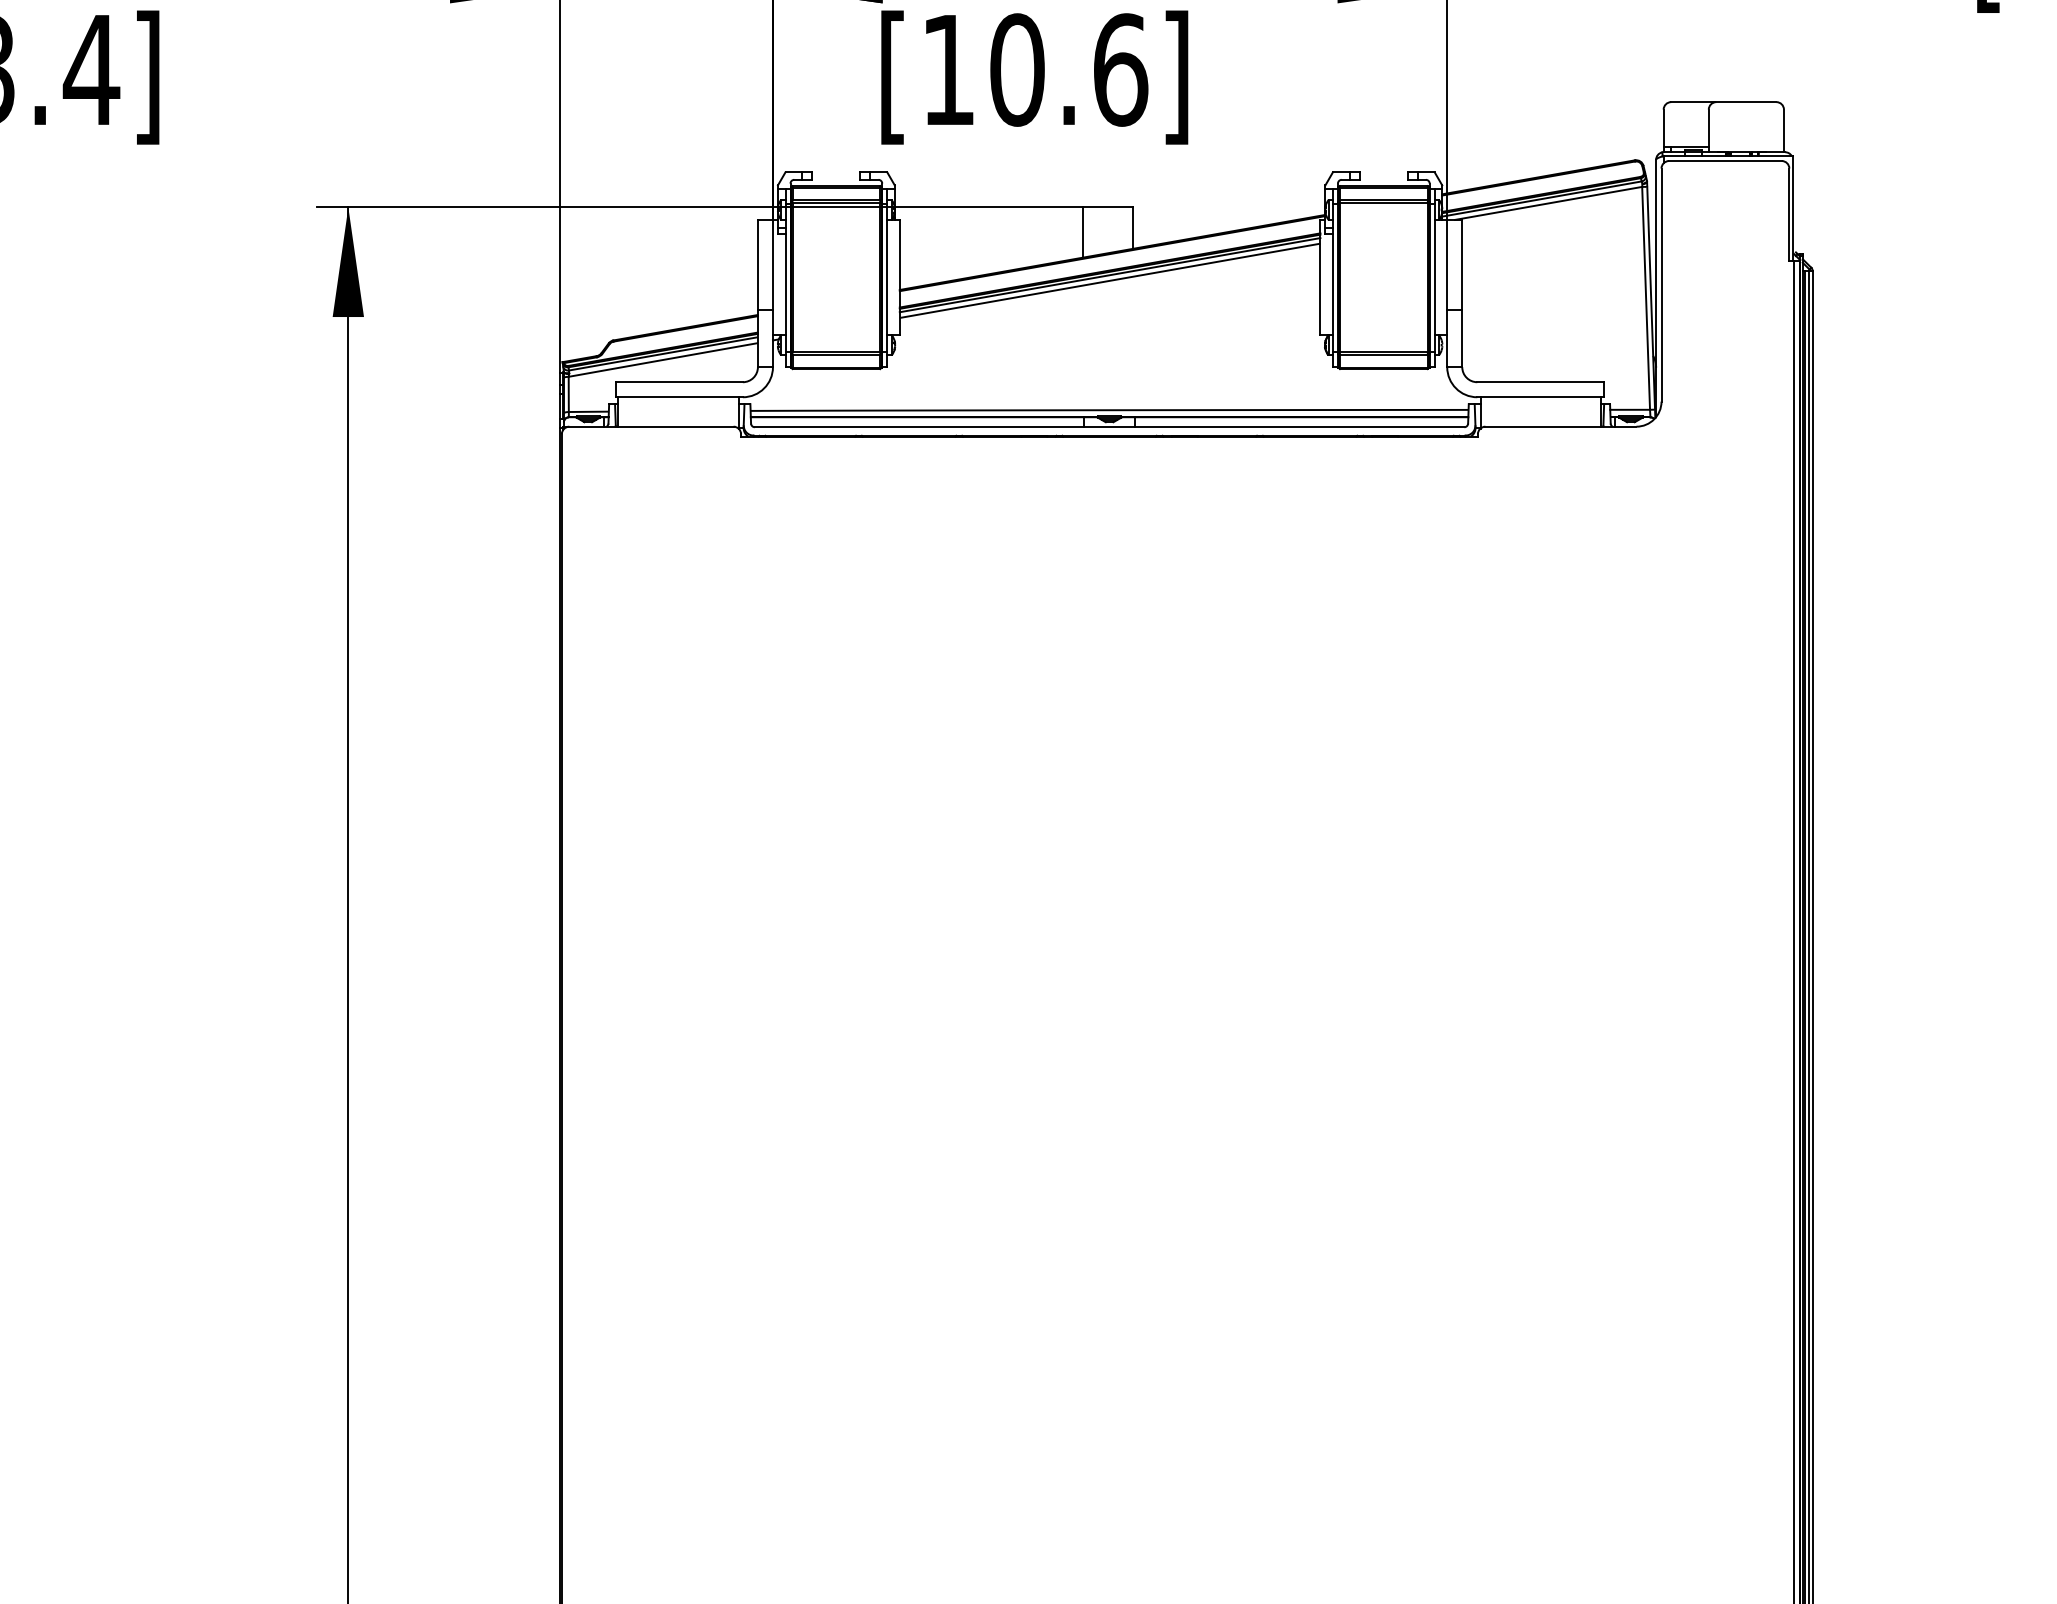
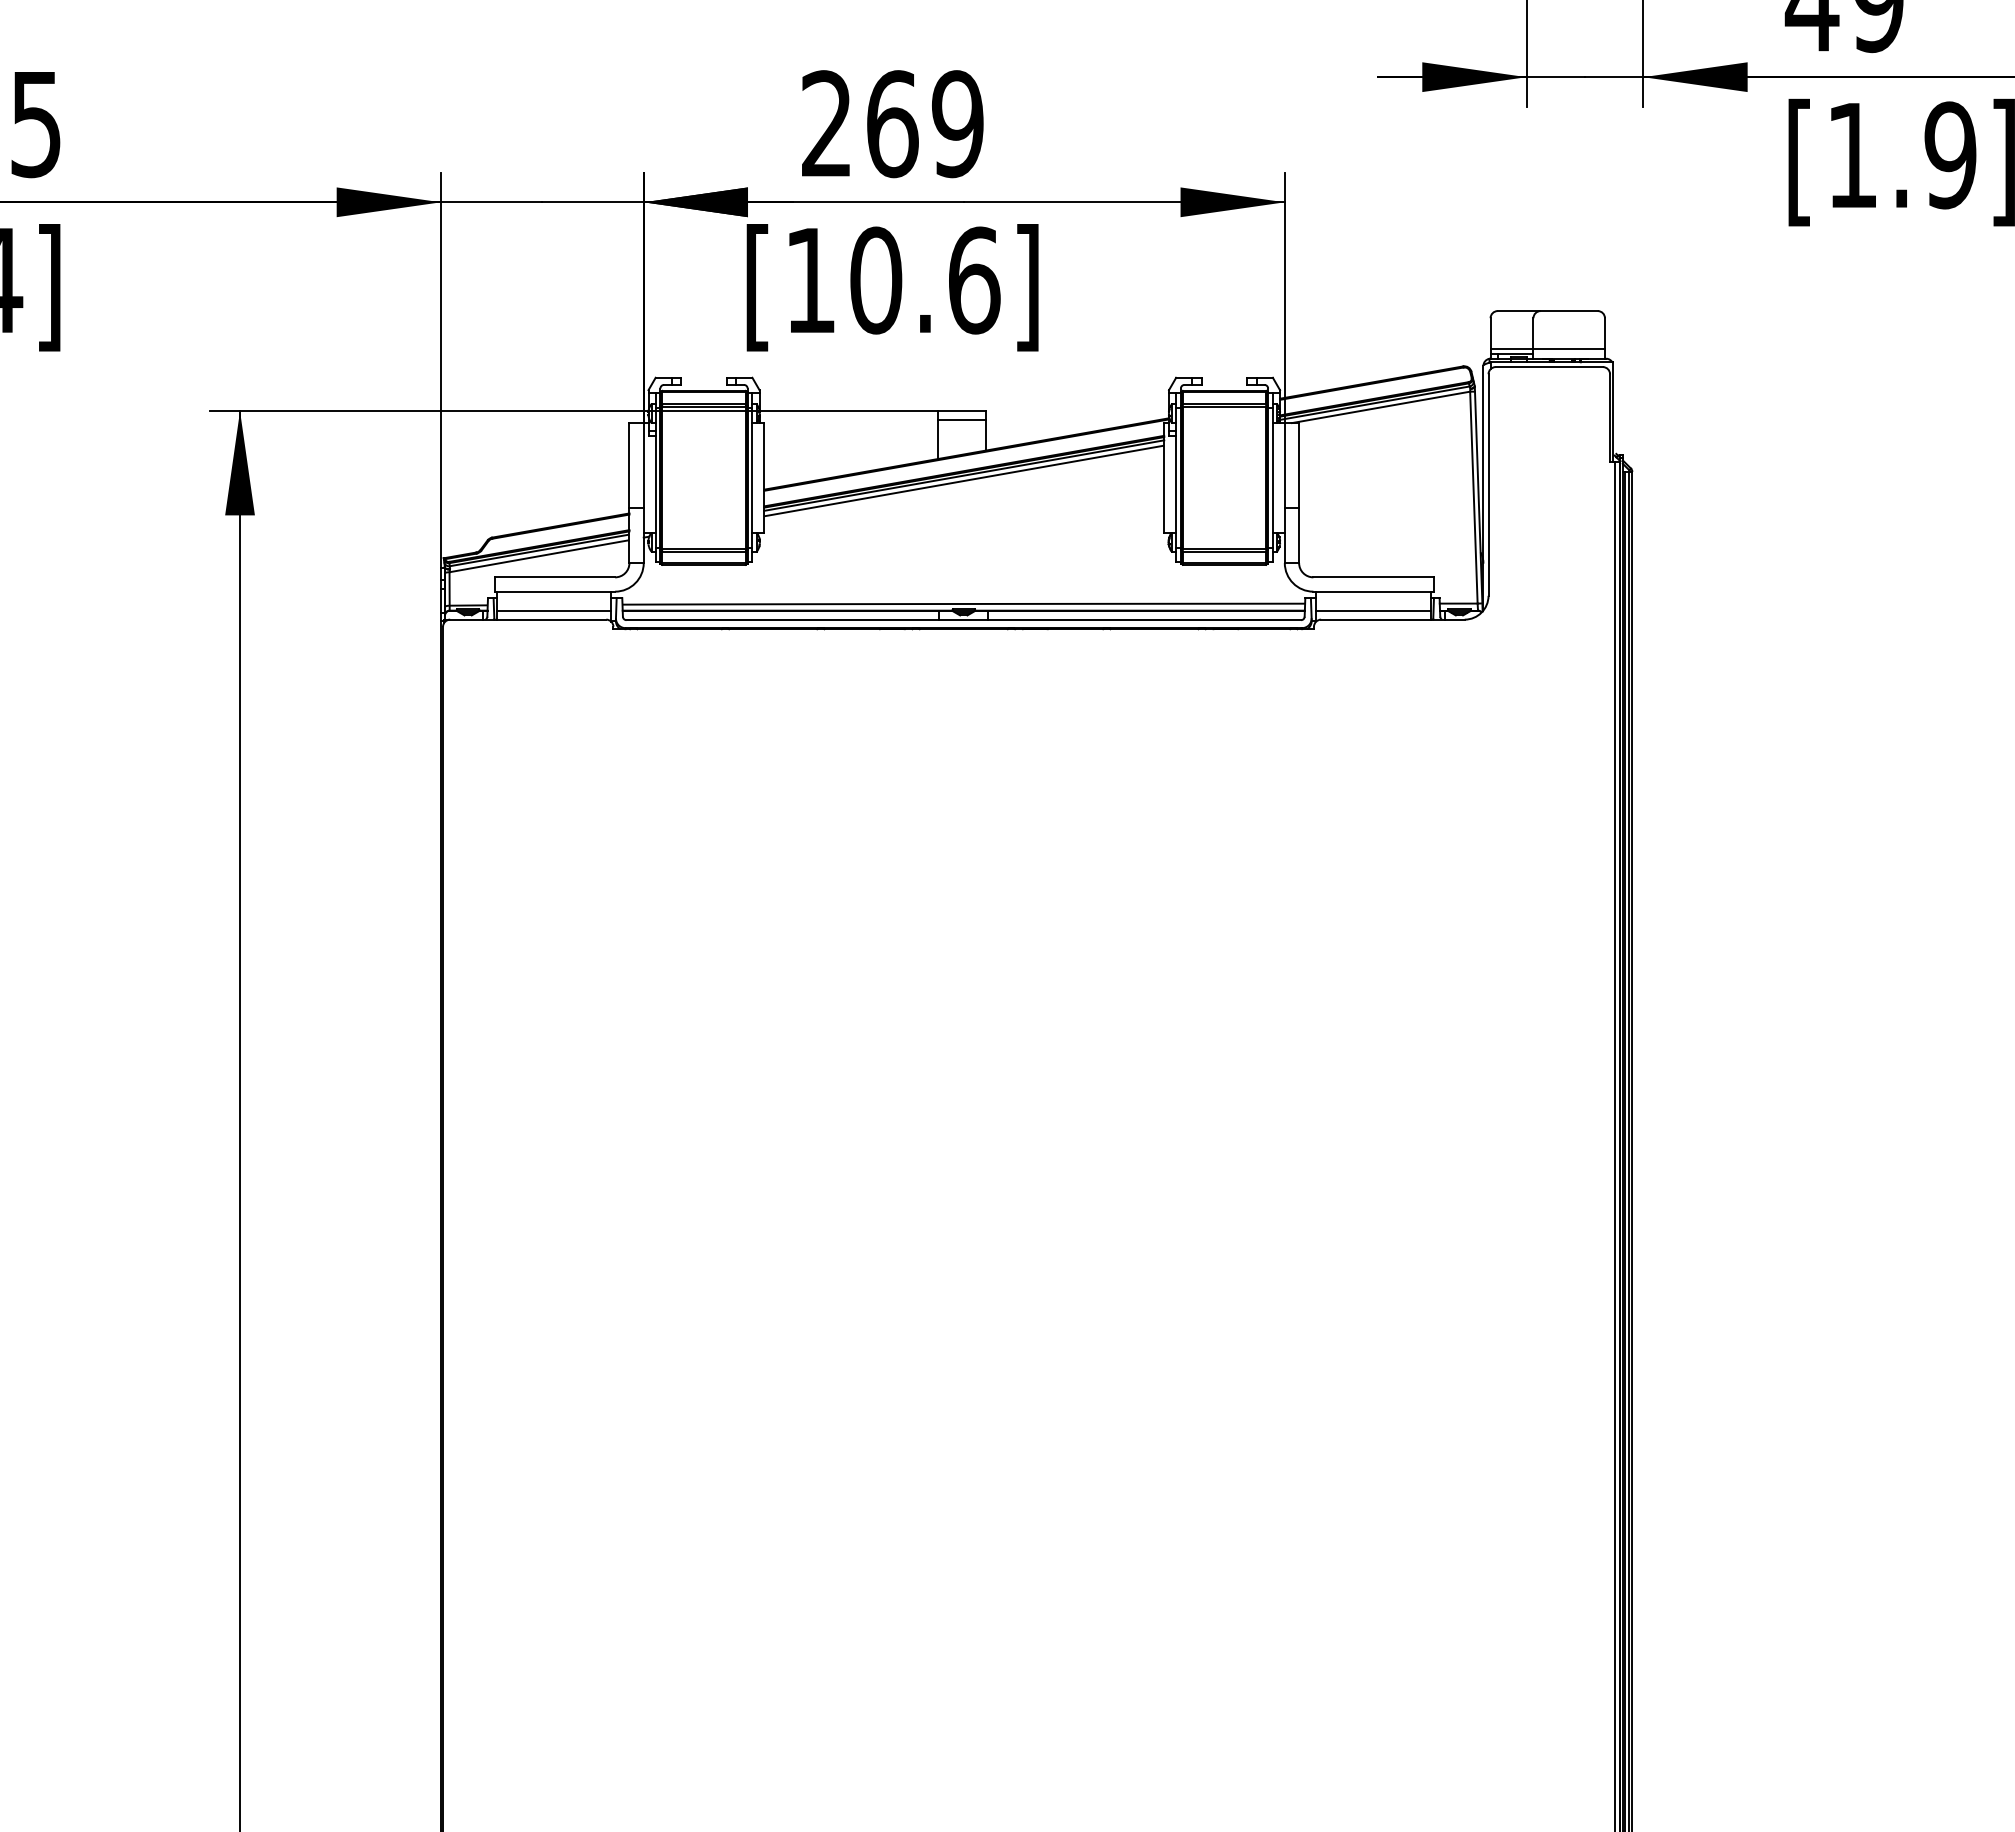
line: (1723, 142) -> (1547, 349), added
line: (1108, 216) -> (962, 419), added
line: (678, 417) -> (553, 610), added
line: (1540, 417) -> (1373, 610), added

